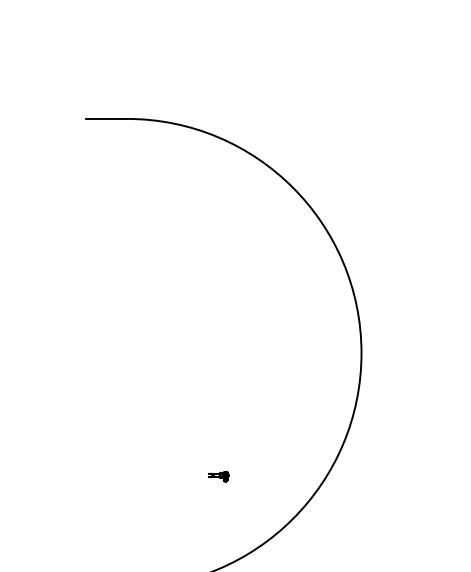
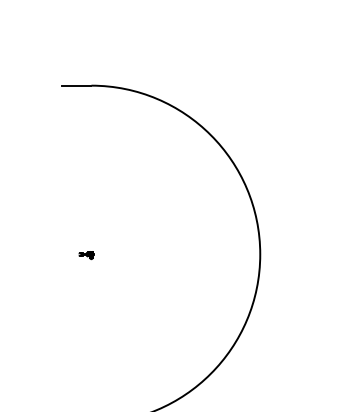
part: (218, 476) -> (86, 255), moved

